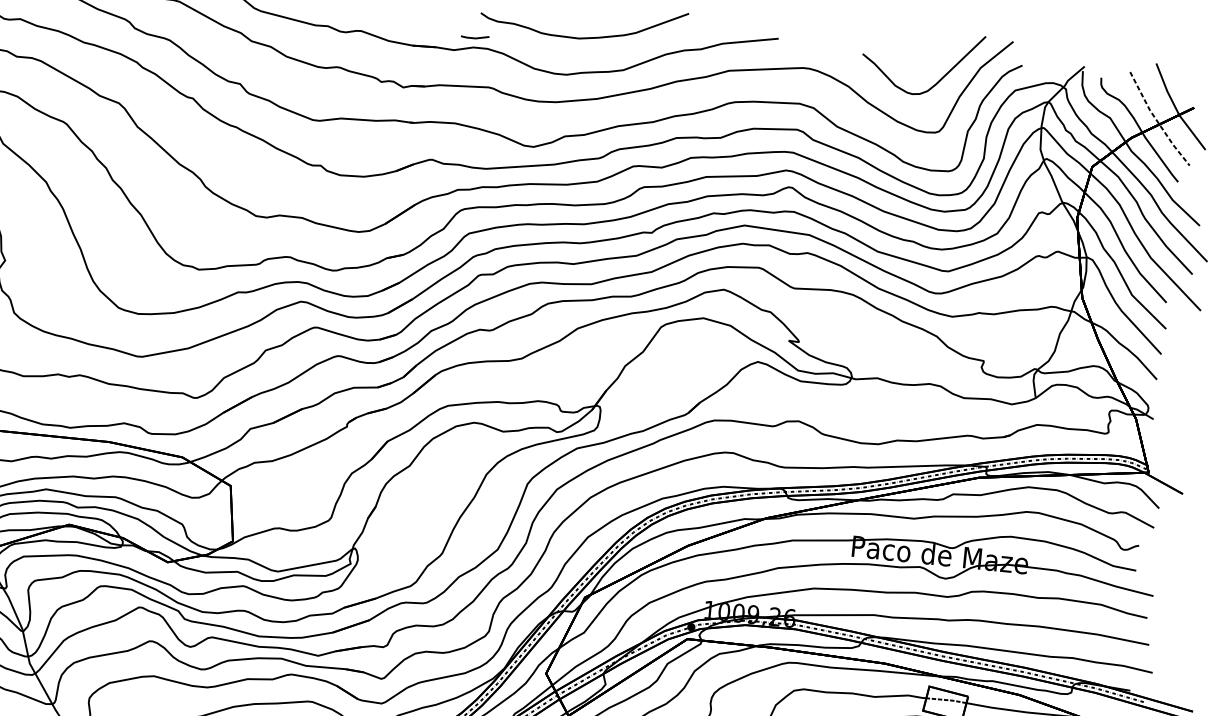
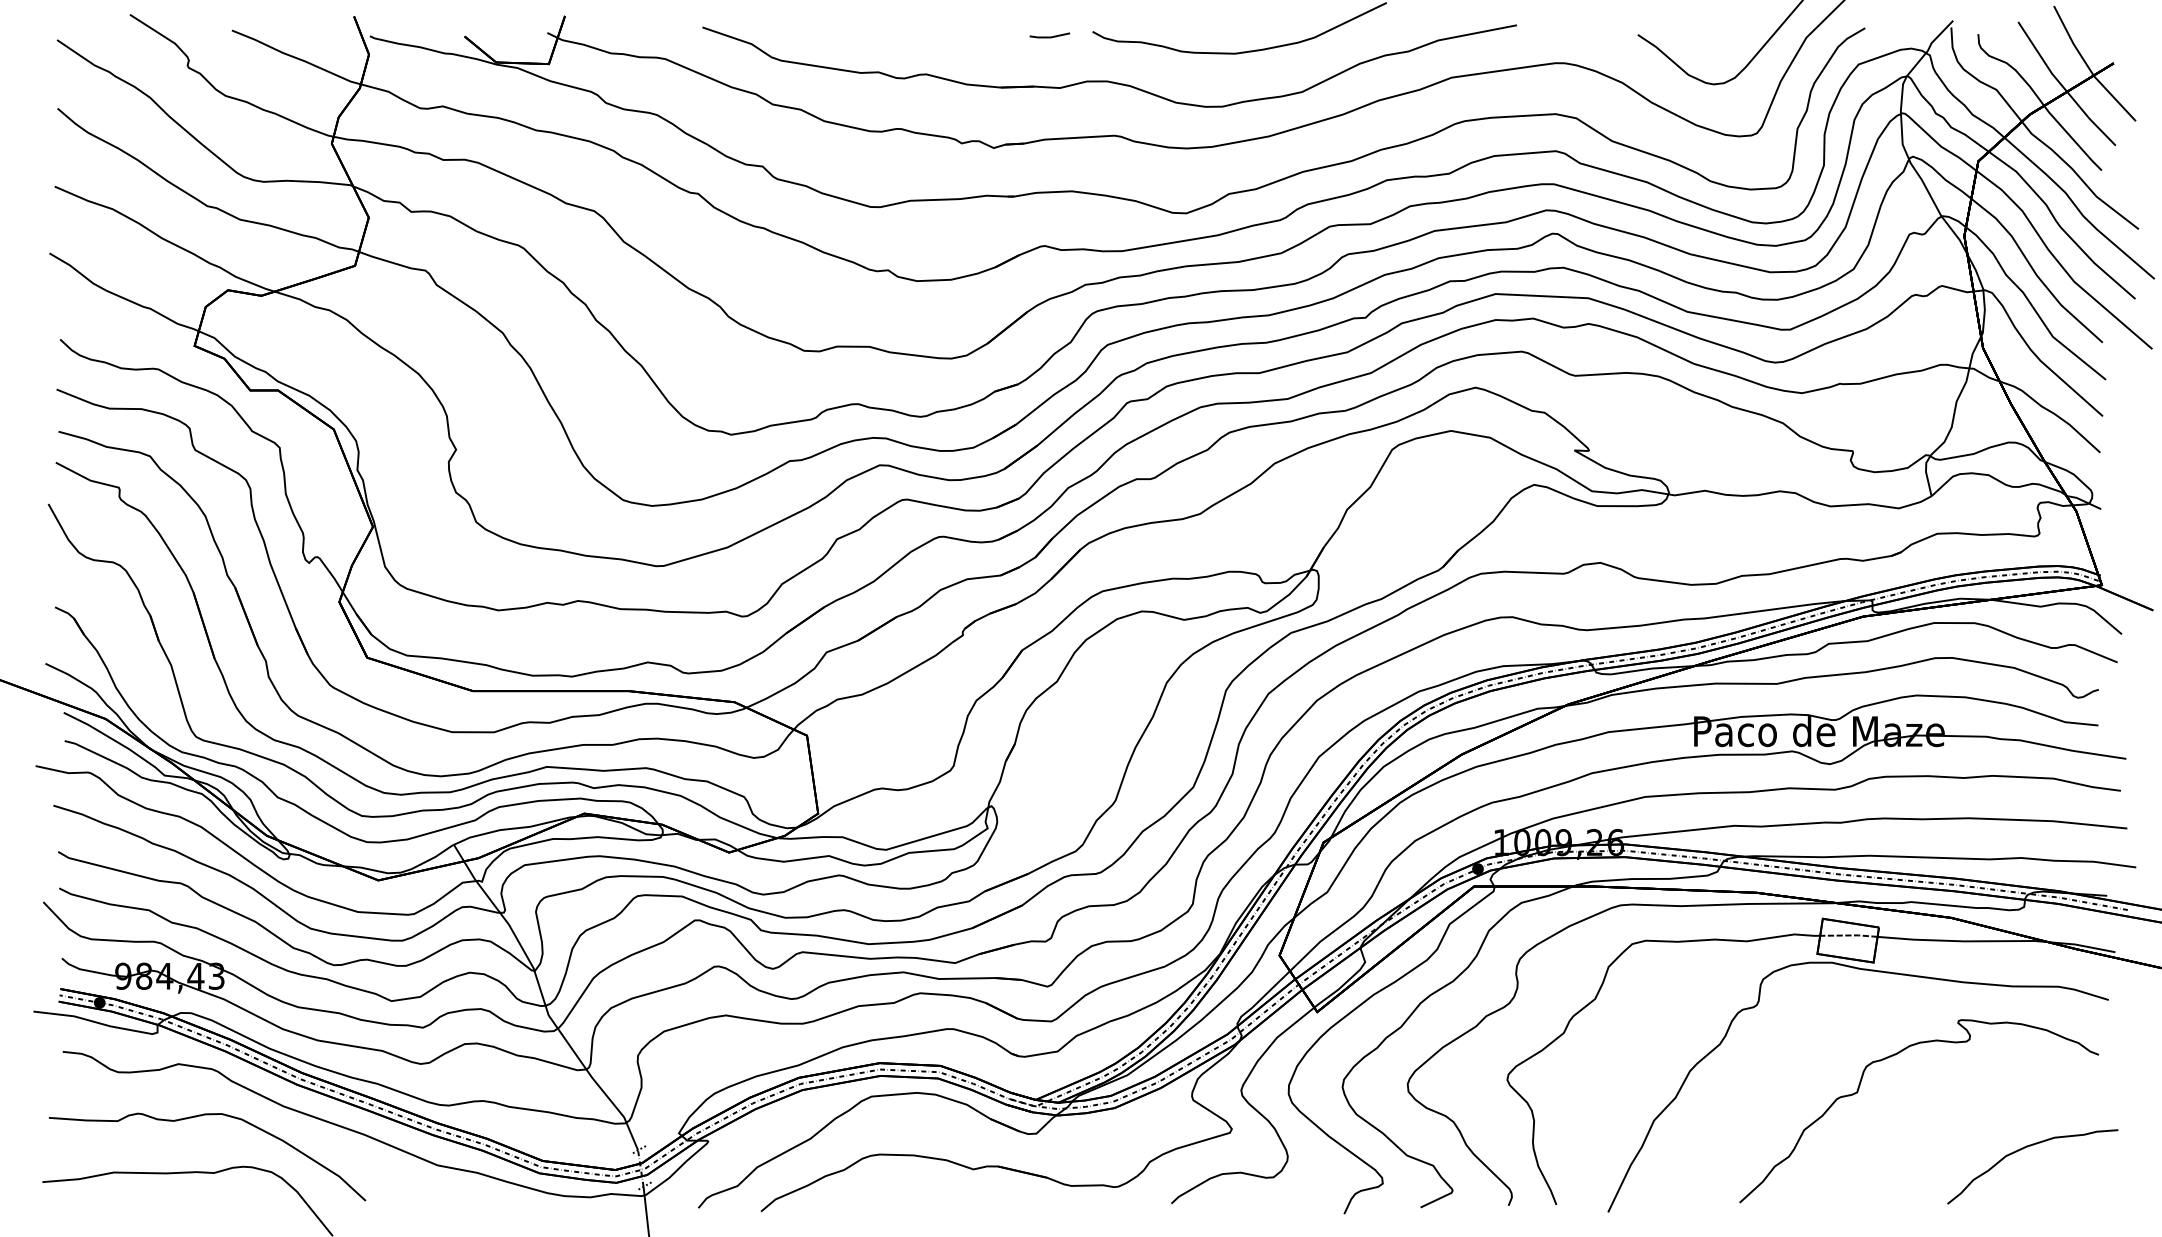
line: (474, 37) -> (1049, 36), moved
line: (1157, 121) -> (2063, 87), dashed -> solid

